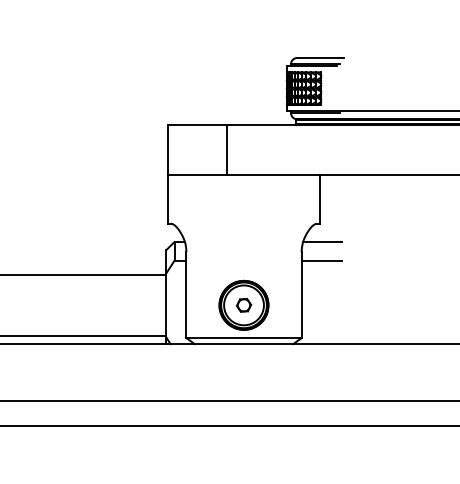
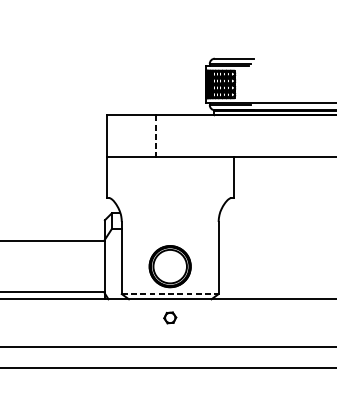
line: (227, 150) -> (156, 136), solid -> dashed
line: (322, 241) -> (236, 212), removed
line: (321, 260) -> (235, 228), removed
part: (243, 305) -> (169, 318), moved
line: (244, 338) -> (170, 294), solid -> dashed

